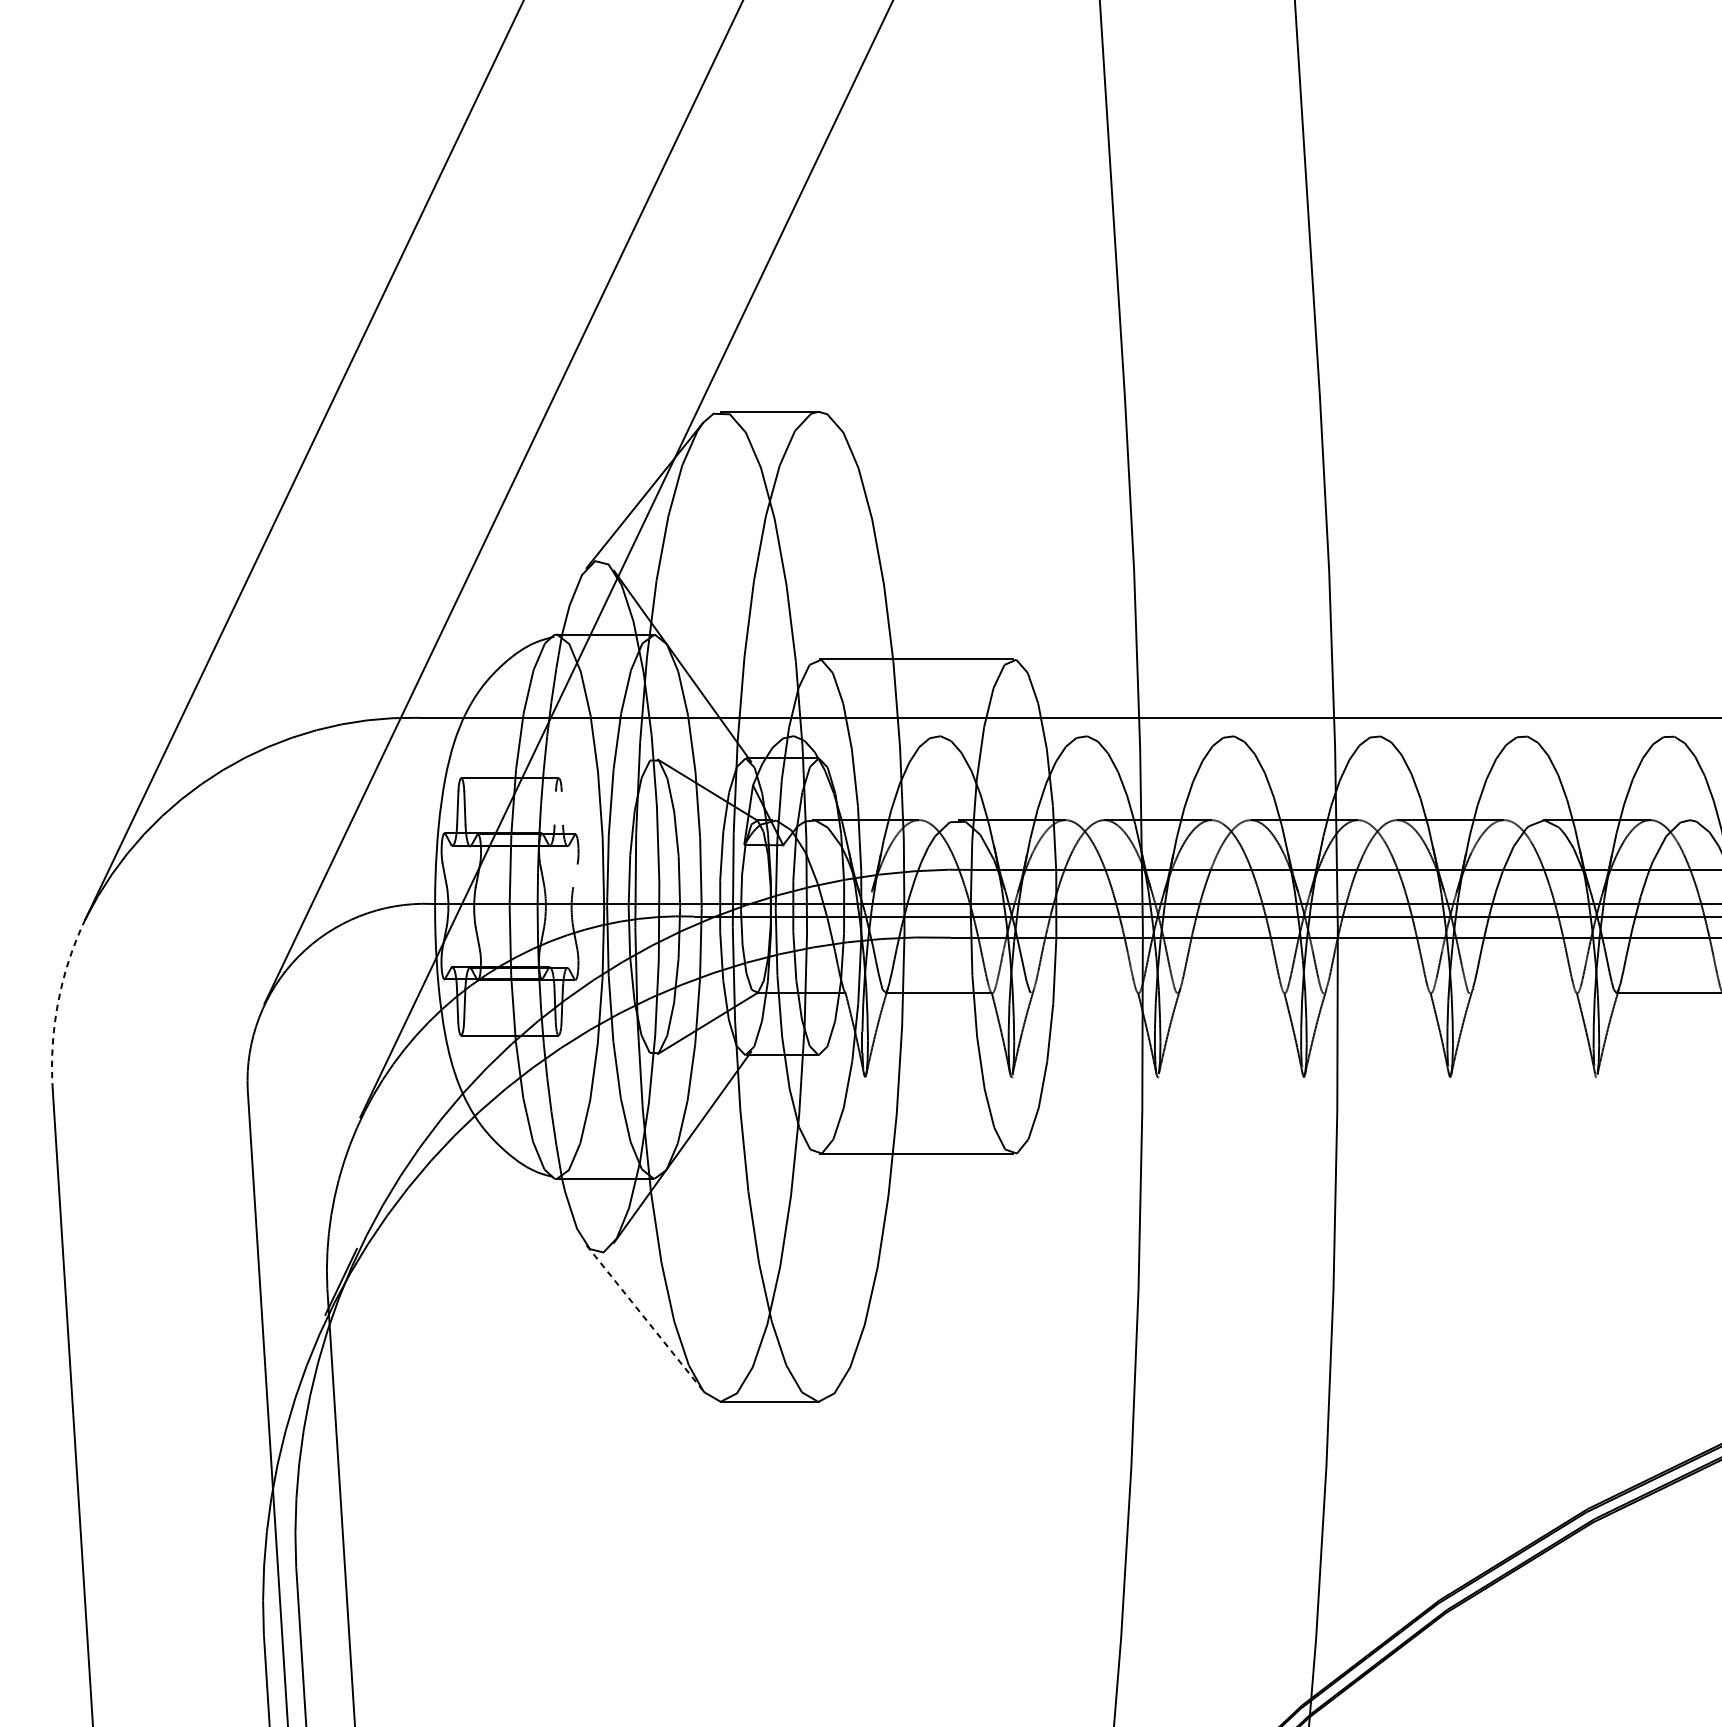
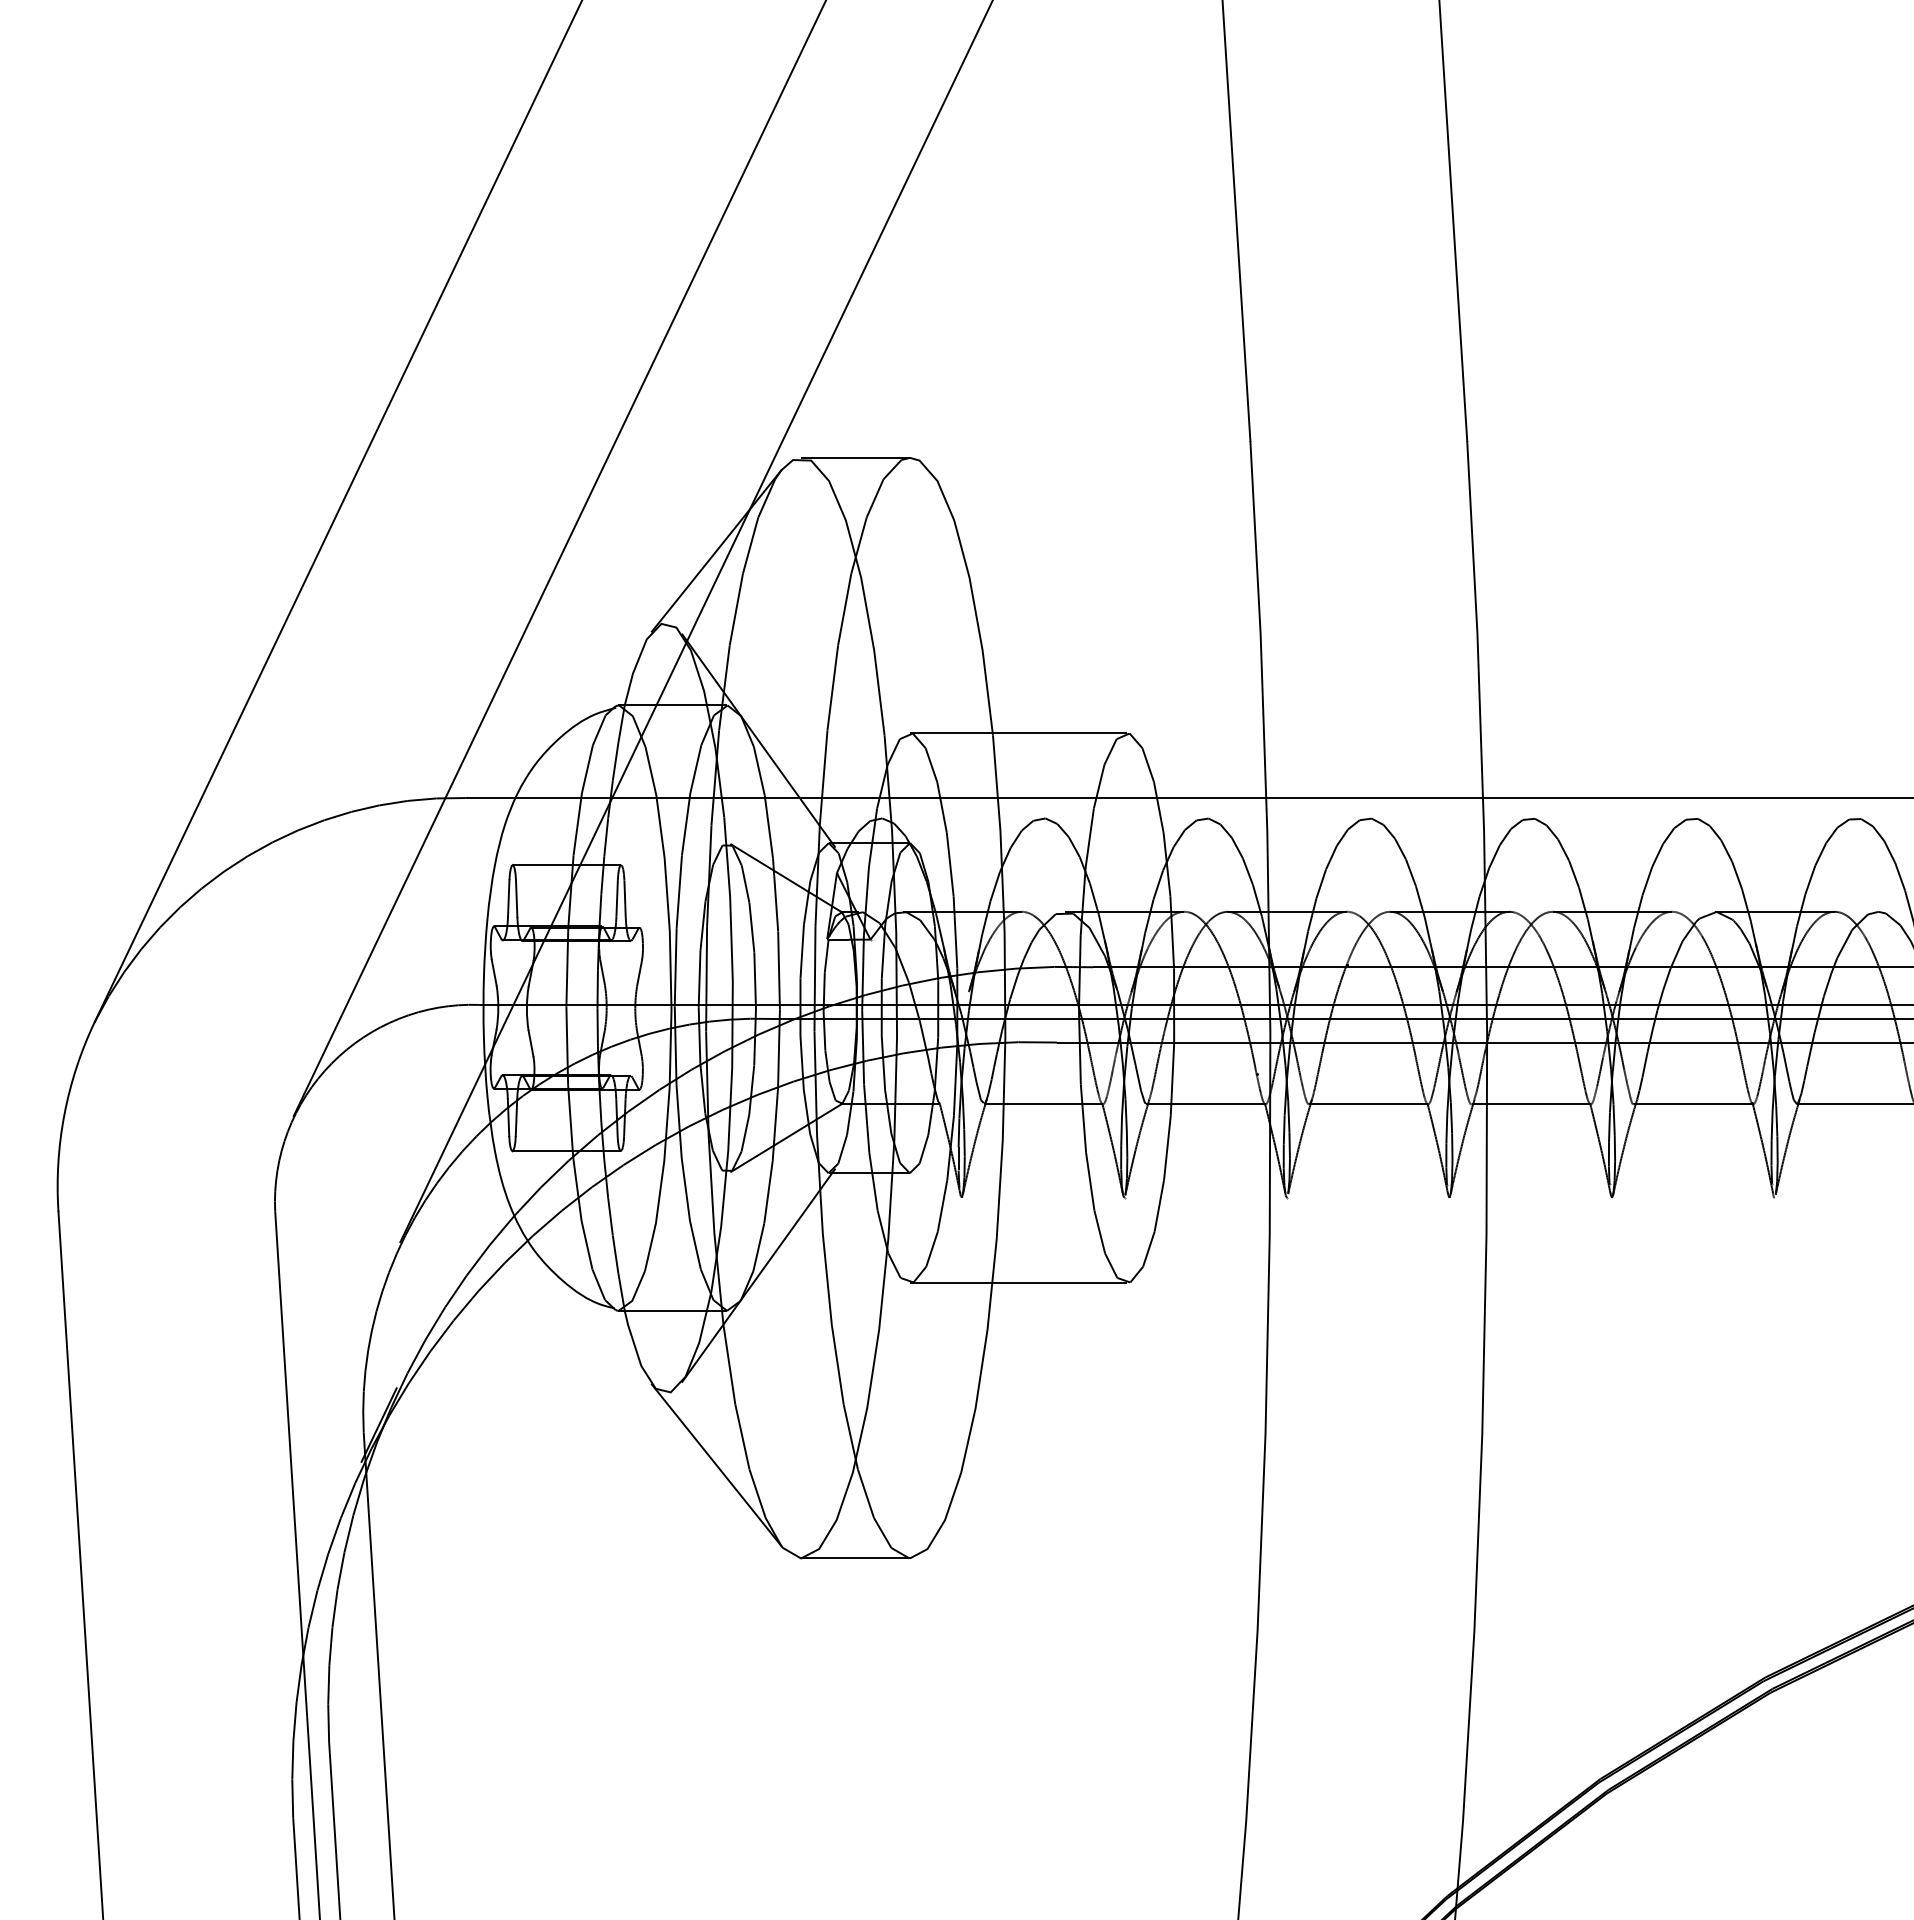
line: (554, 808) -> (616, 898), added
line: (561, 808) -> (624, 898), added
line: (575, 875) -> (639, 973), added
line: (1084, 993) -> (1205, 1104), added
line: (1231, 993) -> (1368, 1104), added
line: (1376, 993) -> (1530, 1104), added
line: (1523, 993) -> (1693, 1104), added
arc: (58, 1002) -> (64, 1114), dashed -> solid
line: (644, 1318) -> (716, 1465), dashed -> solid

